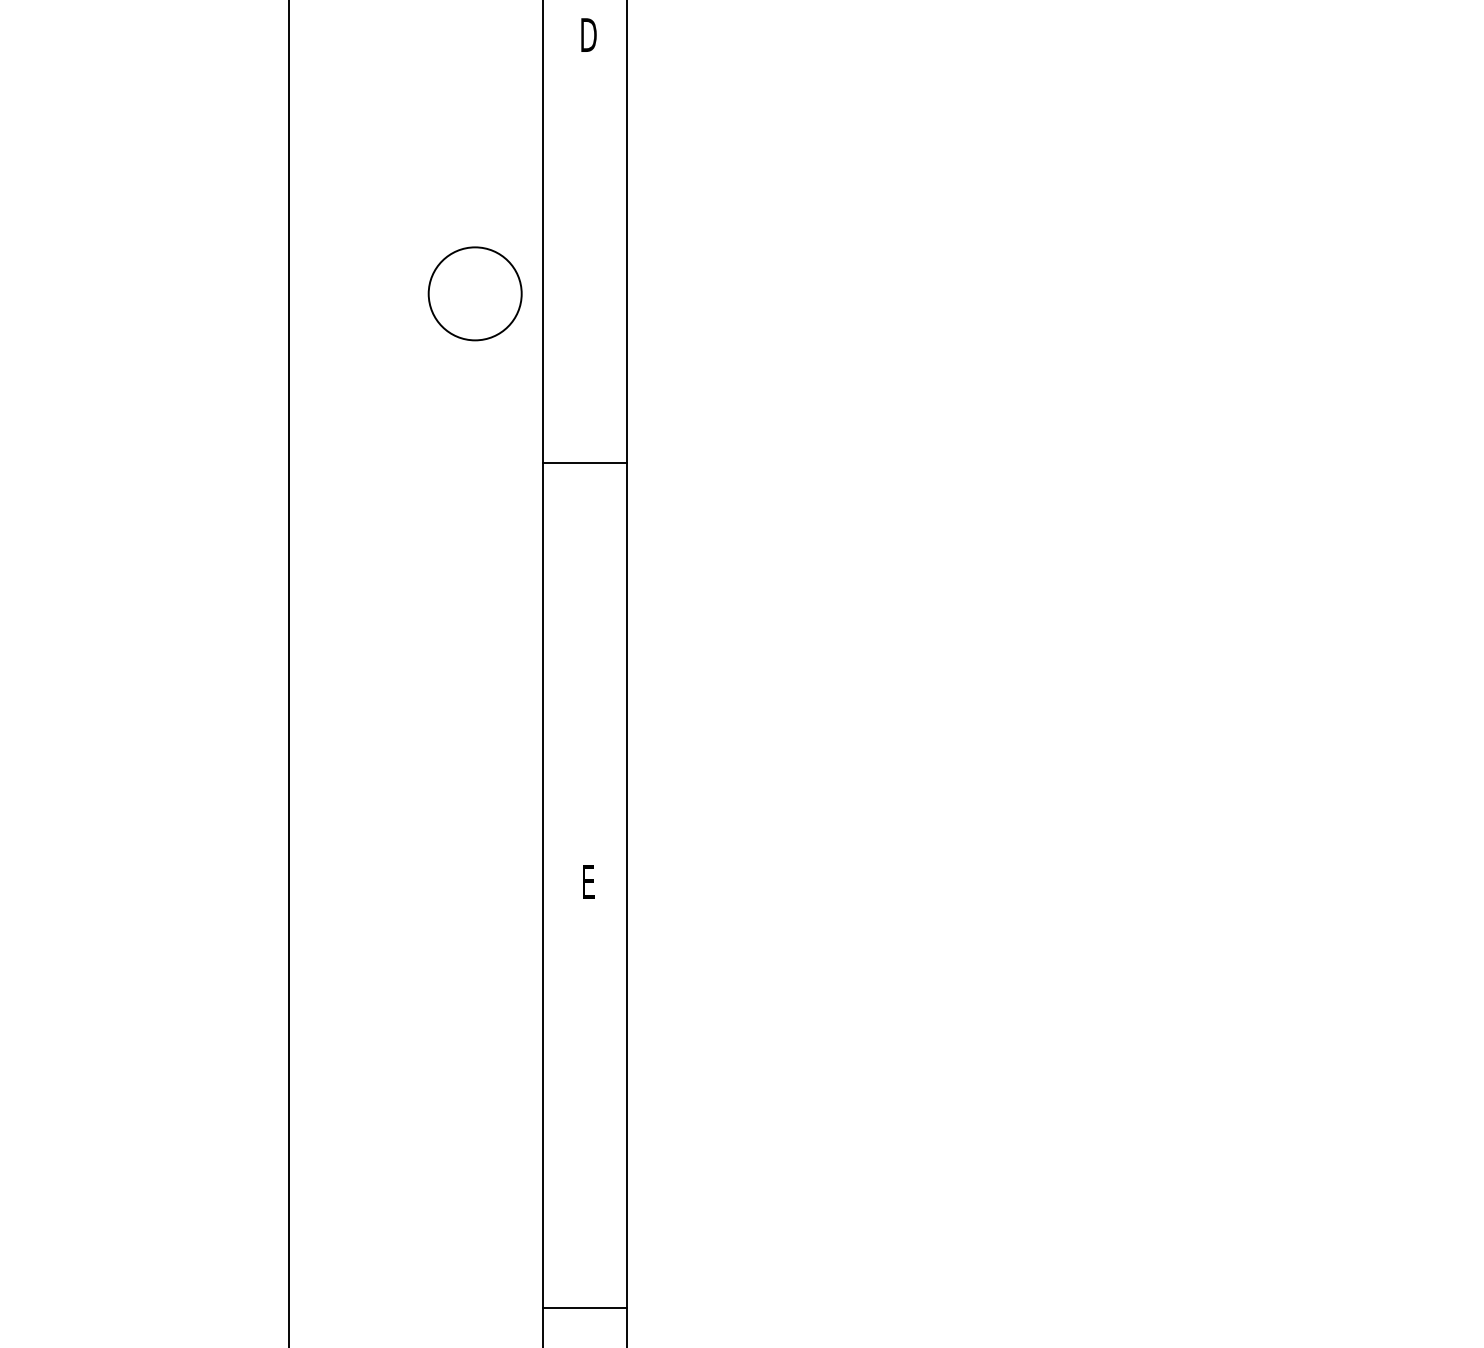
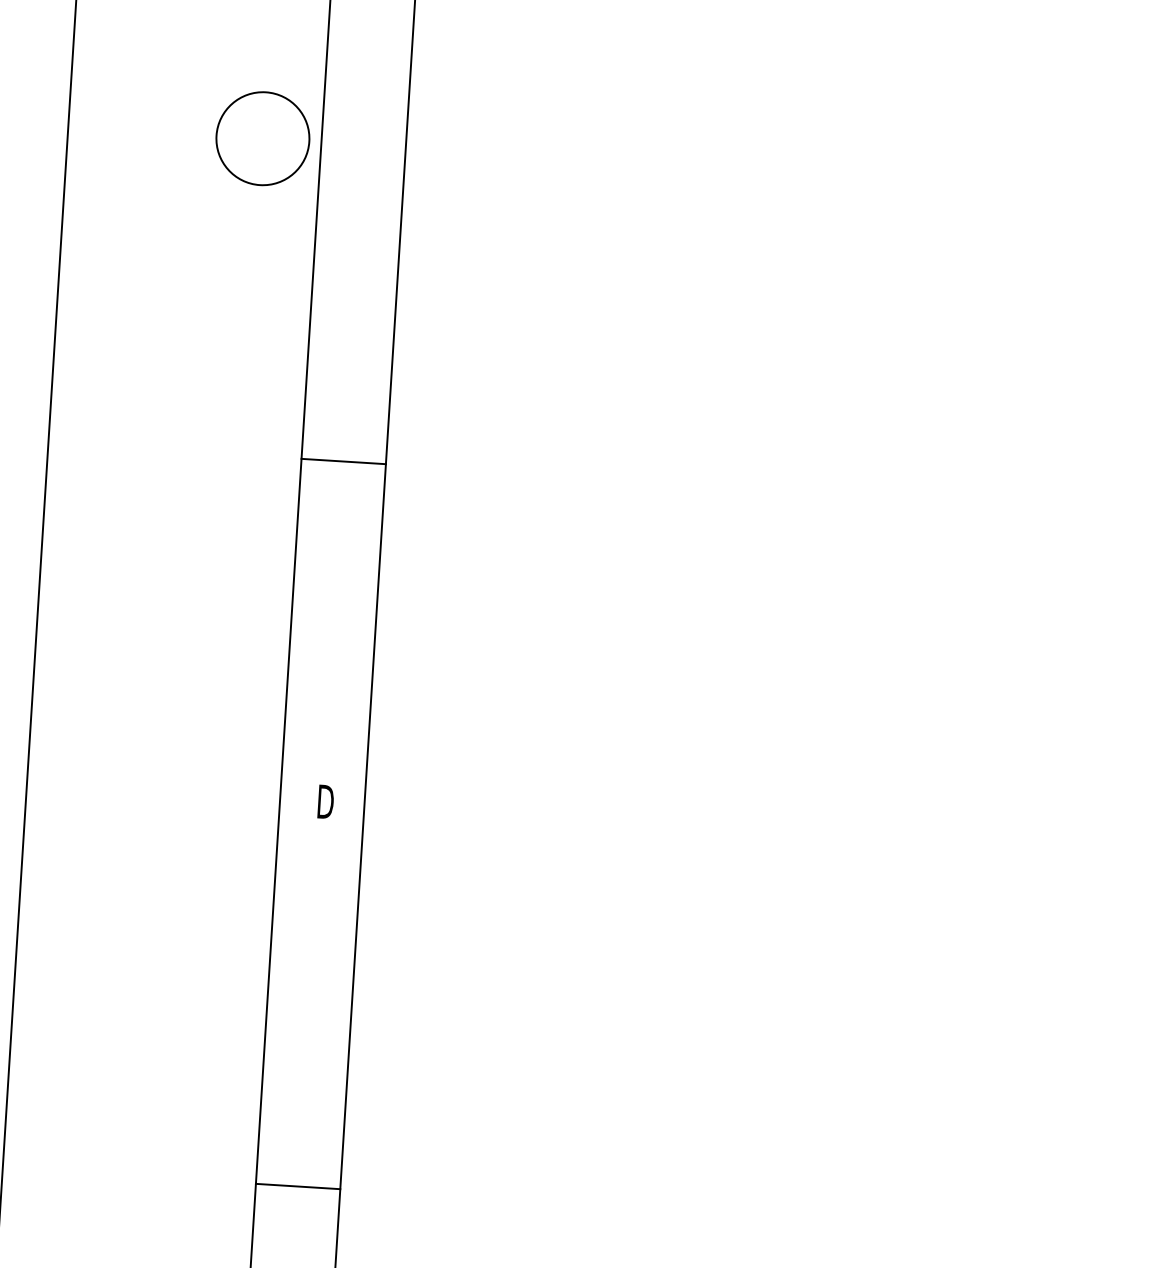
circle: (474, 293) -> (262, 138), moved
line: (584, 462) -> (343, 461), moved
text: (588, 881) -> (325, 801), E -> D
line: (584, 1308) -> (297, 1186), moved

